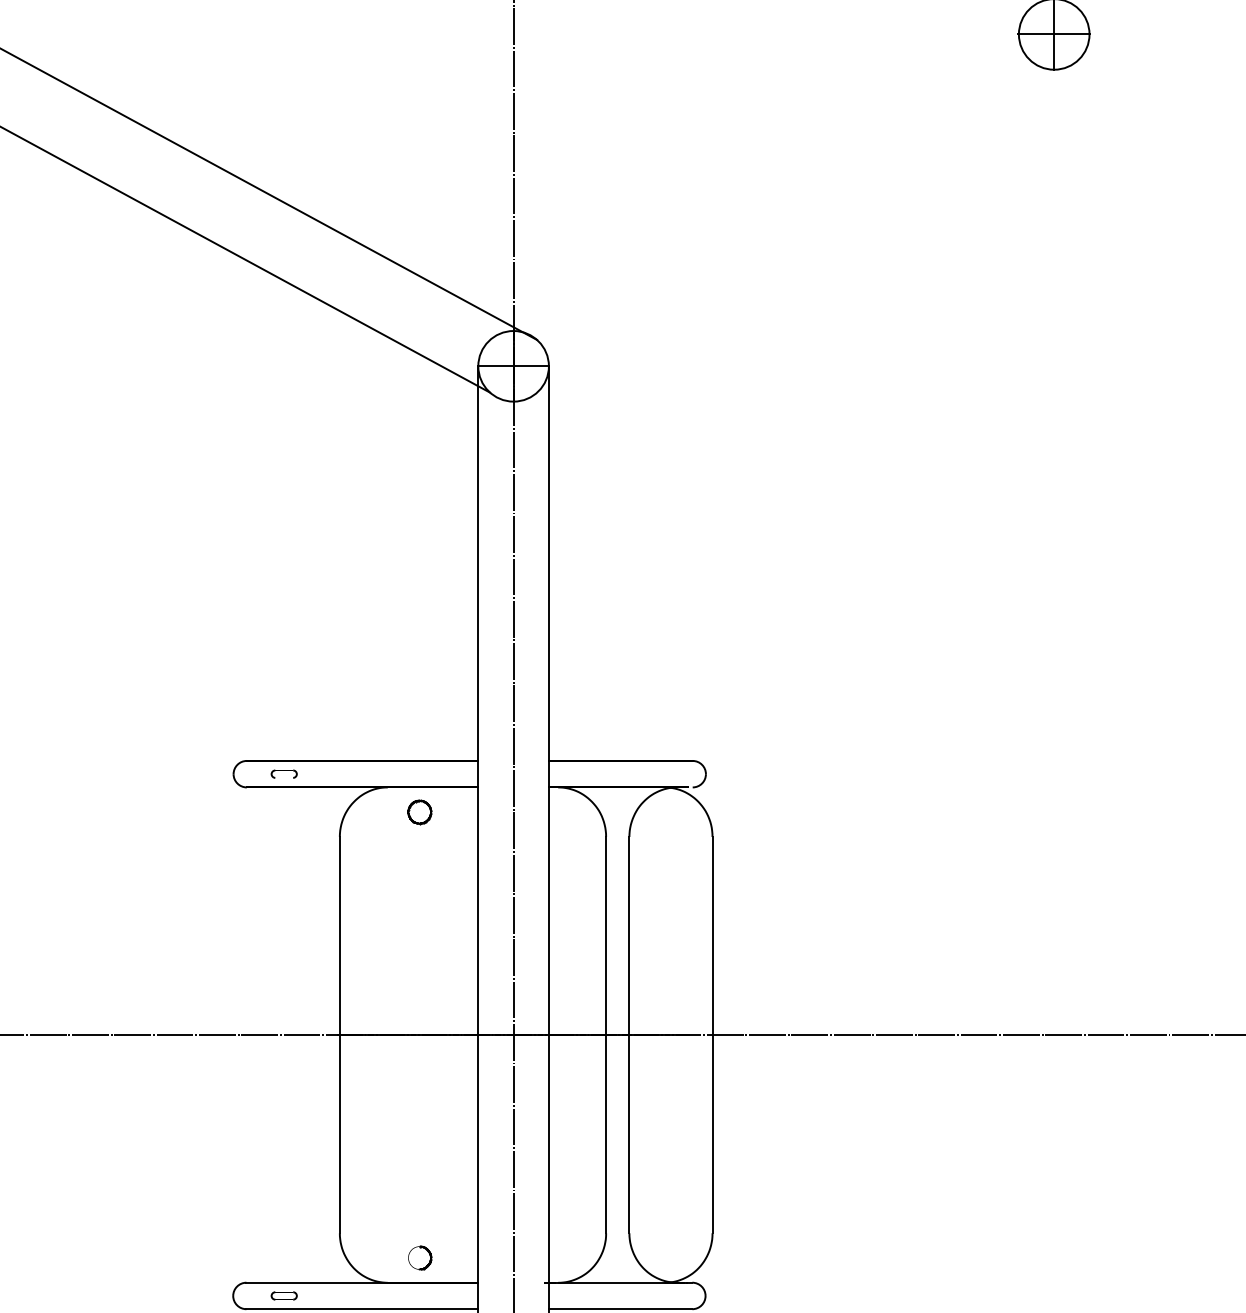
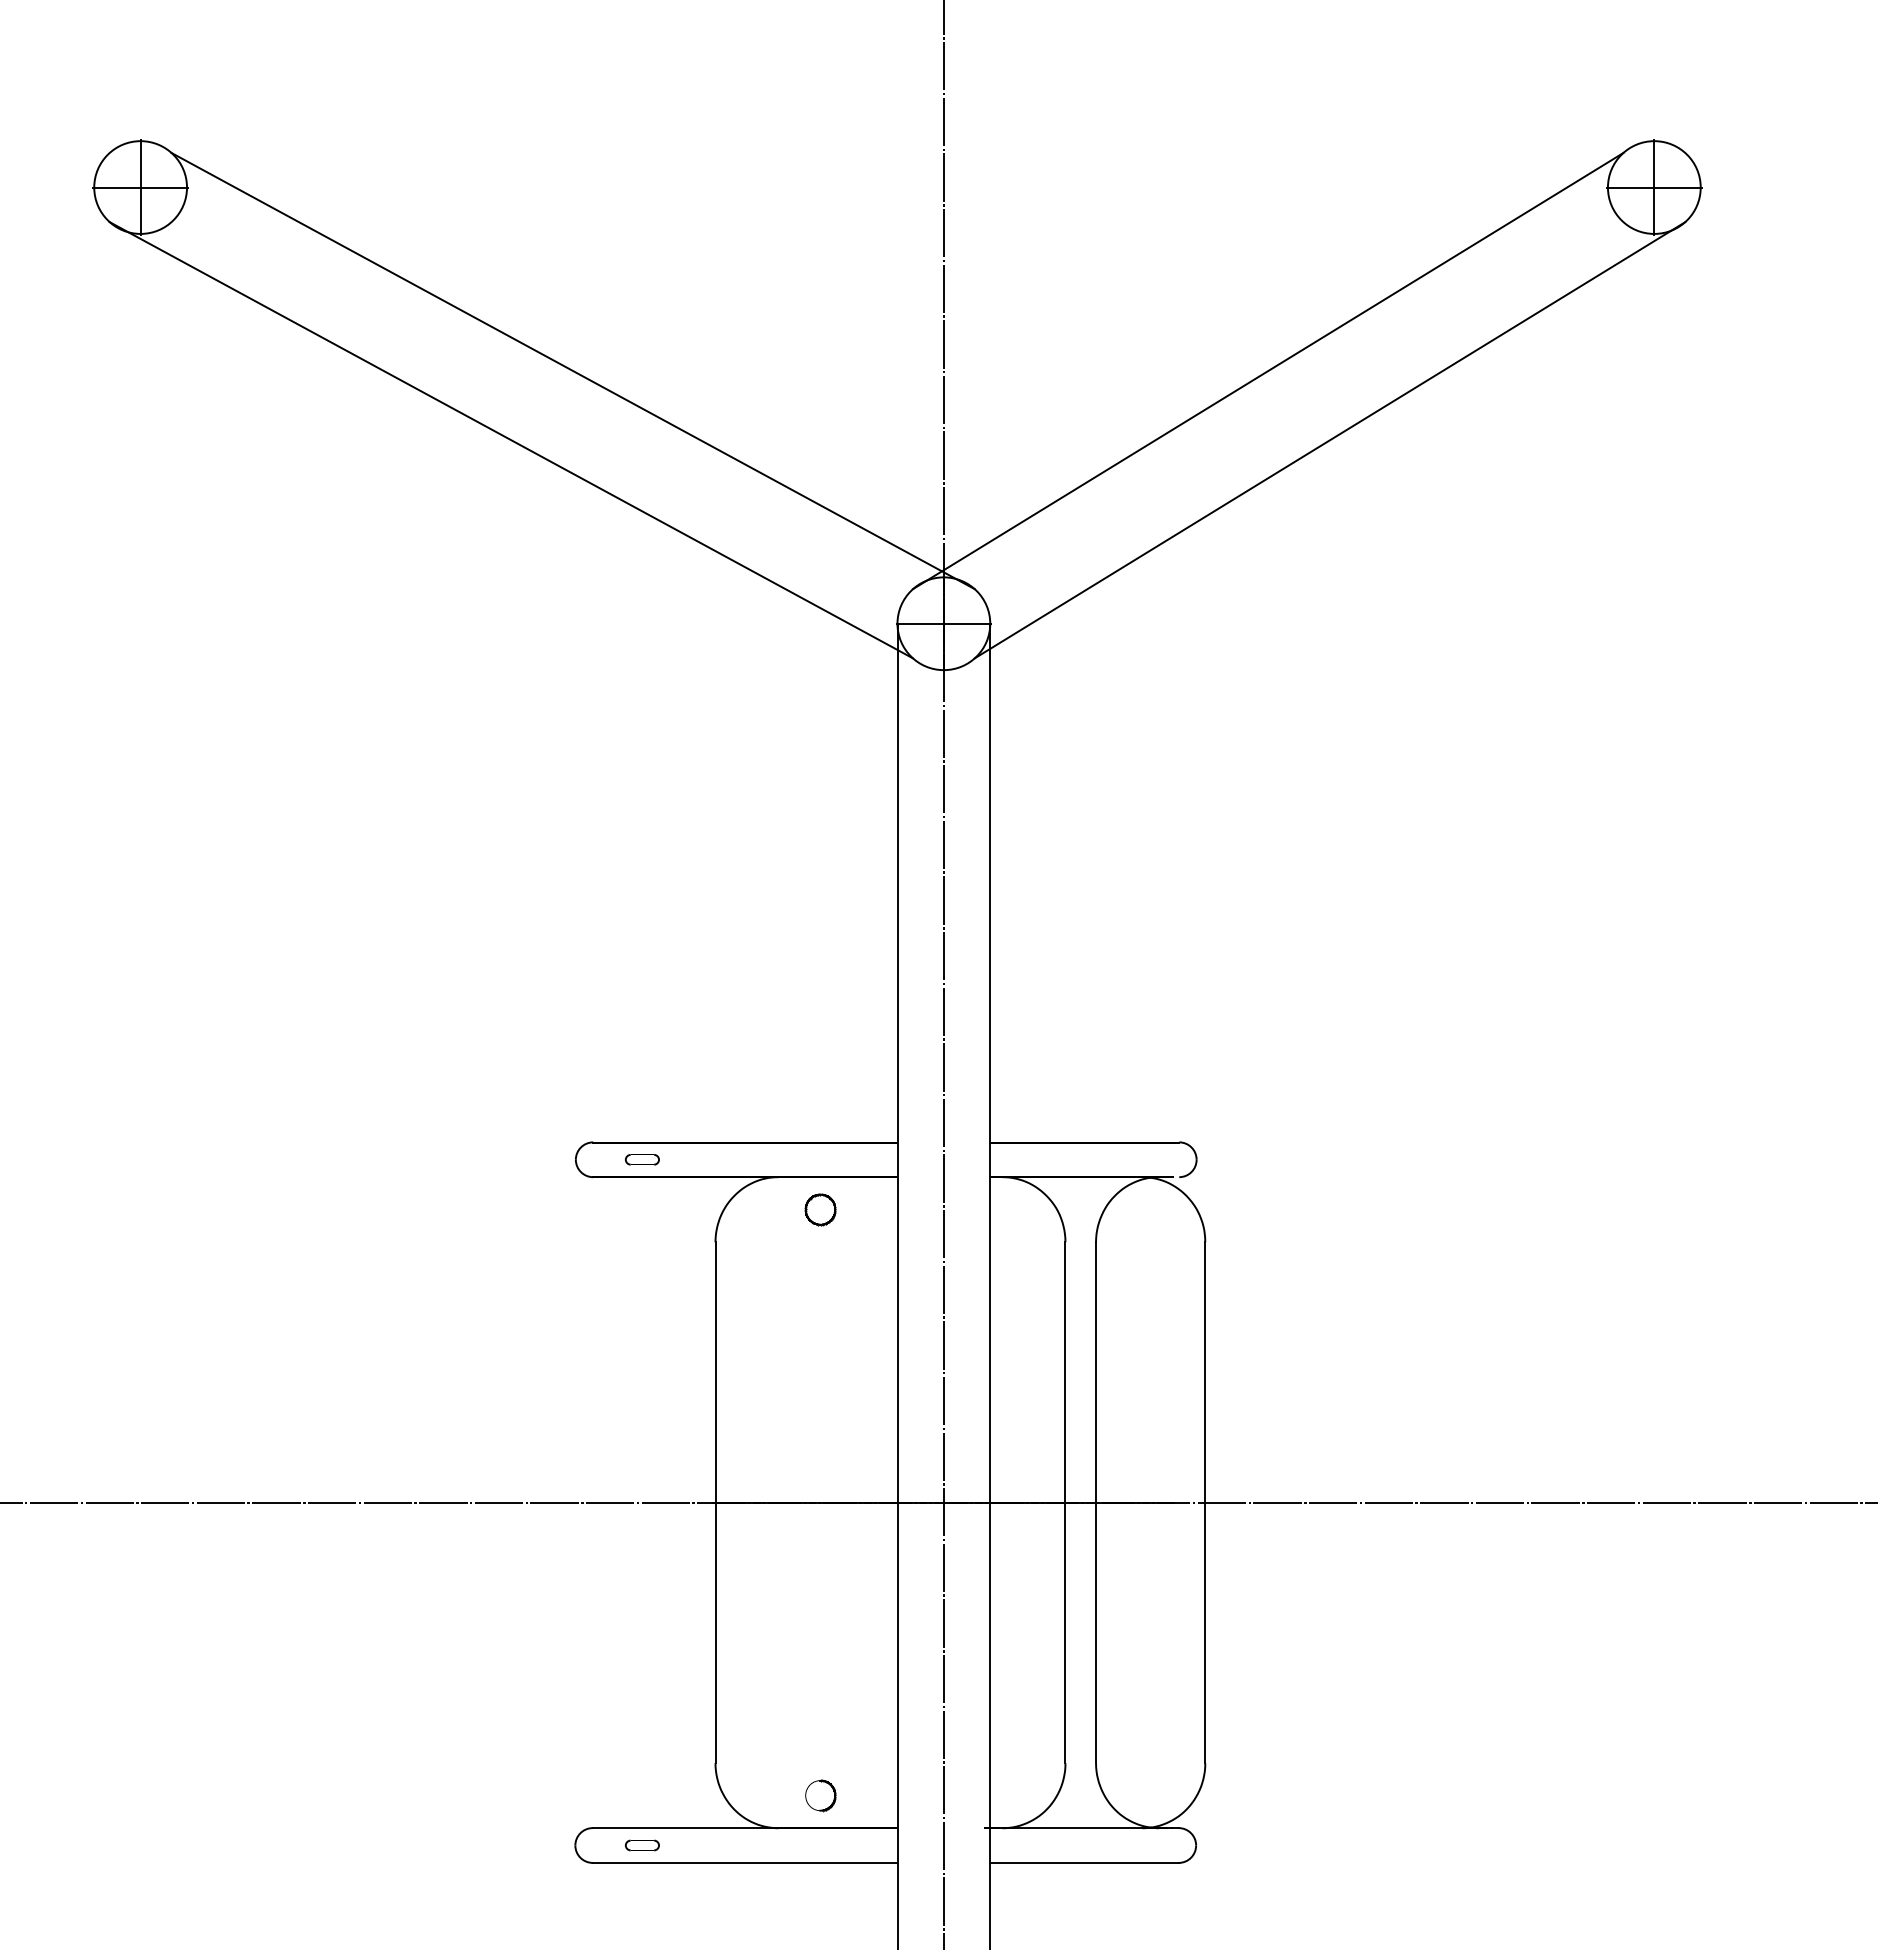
line: (759, 173) -> (1267, 370), added
line: (807, 226) -> (1329, 440), added

